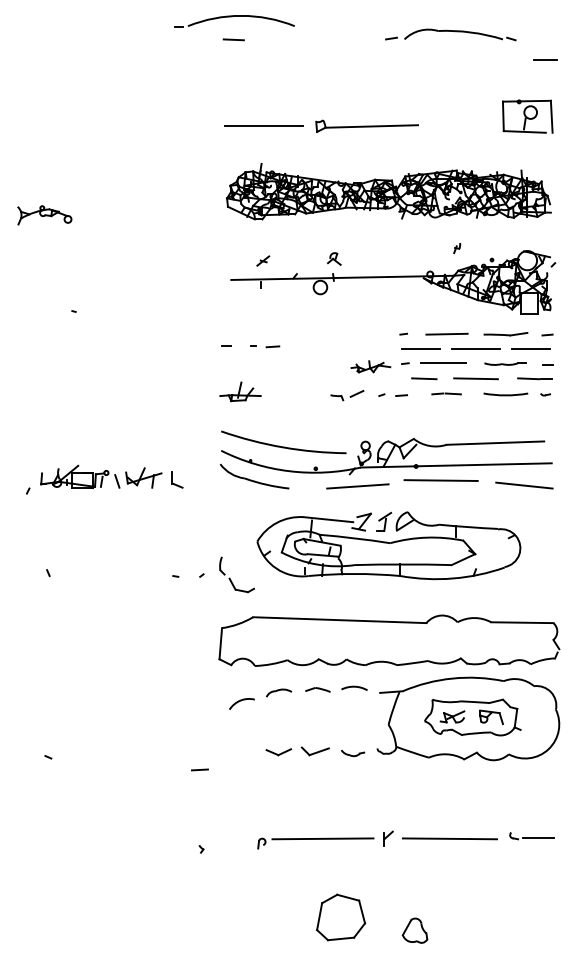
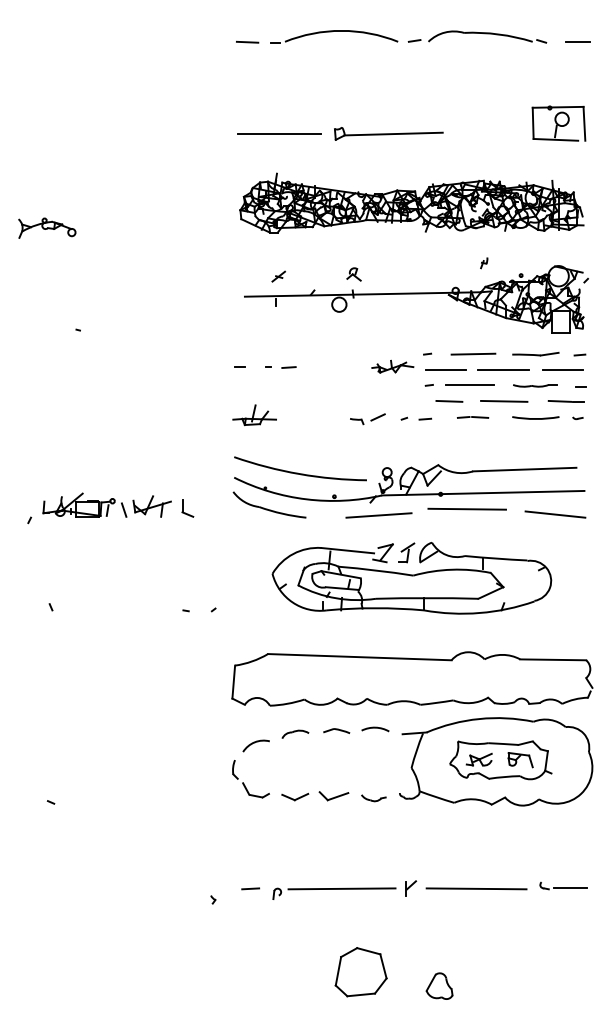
part: (234, 21) -> (334, 36), moved
line: (545, 59) -> (577, 41), moved
part: (370, 366) -> (392, 366), moved
part: (230, 578) -> (244, 783), moved
line: (199, 769) -> (250, 888), moved

